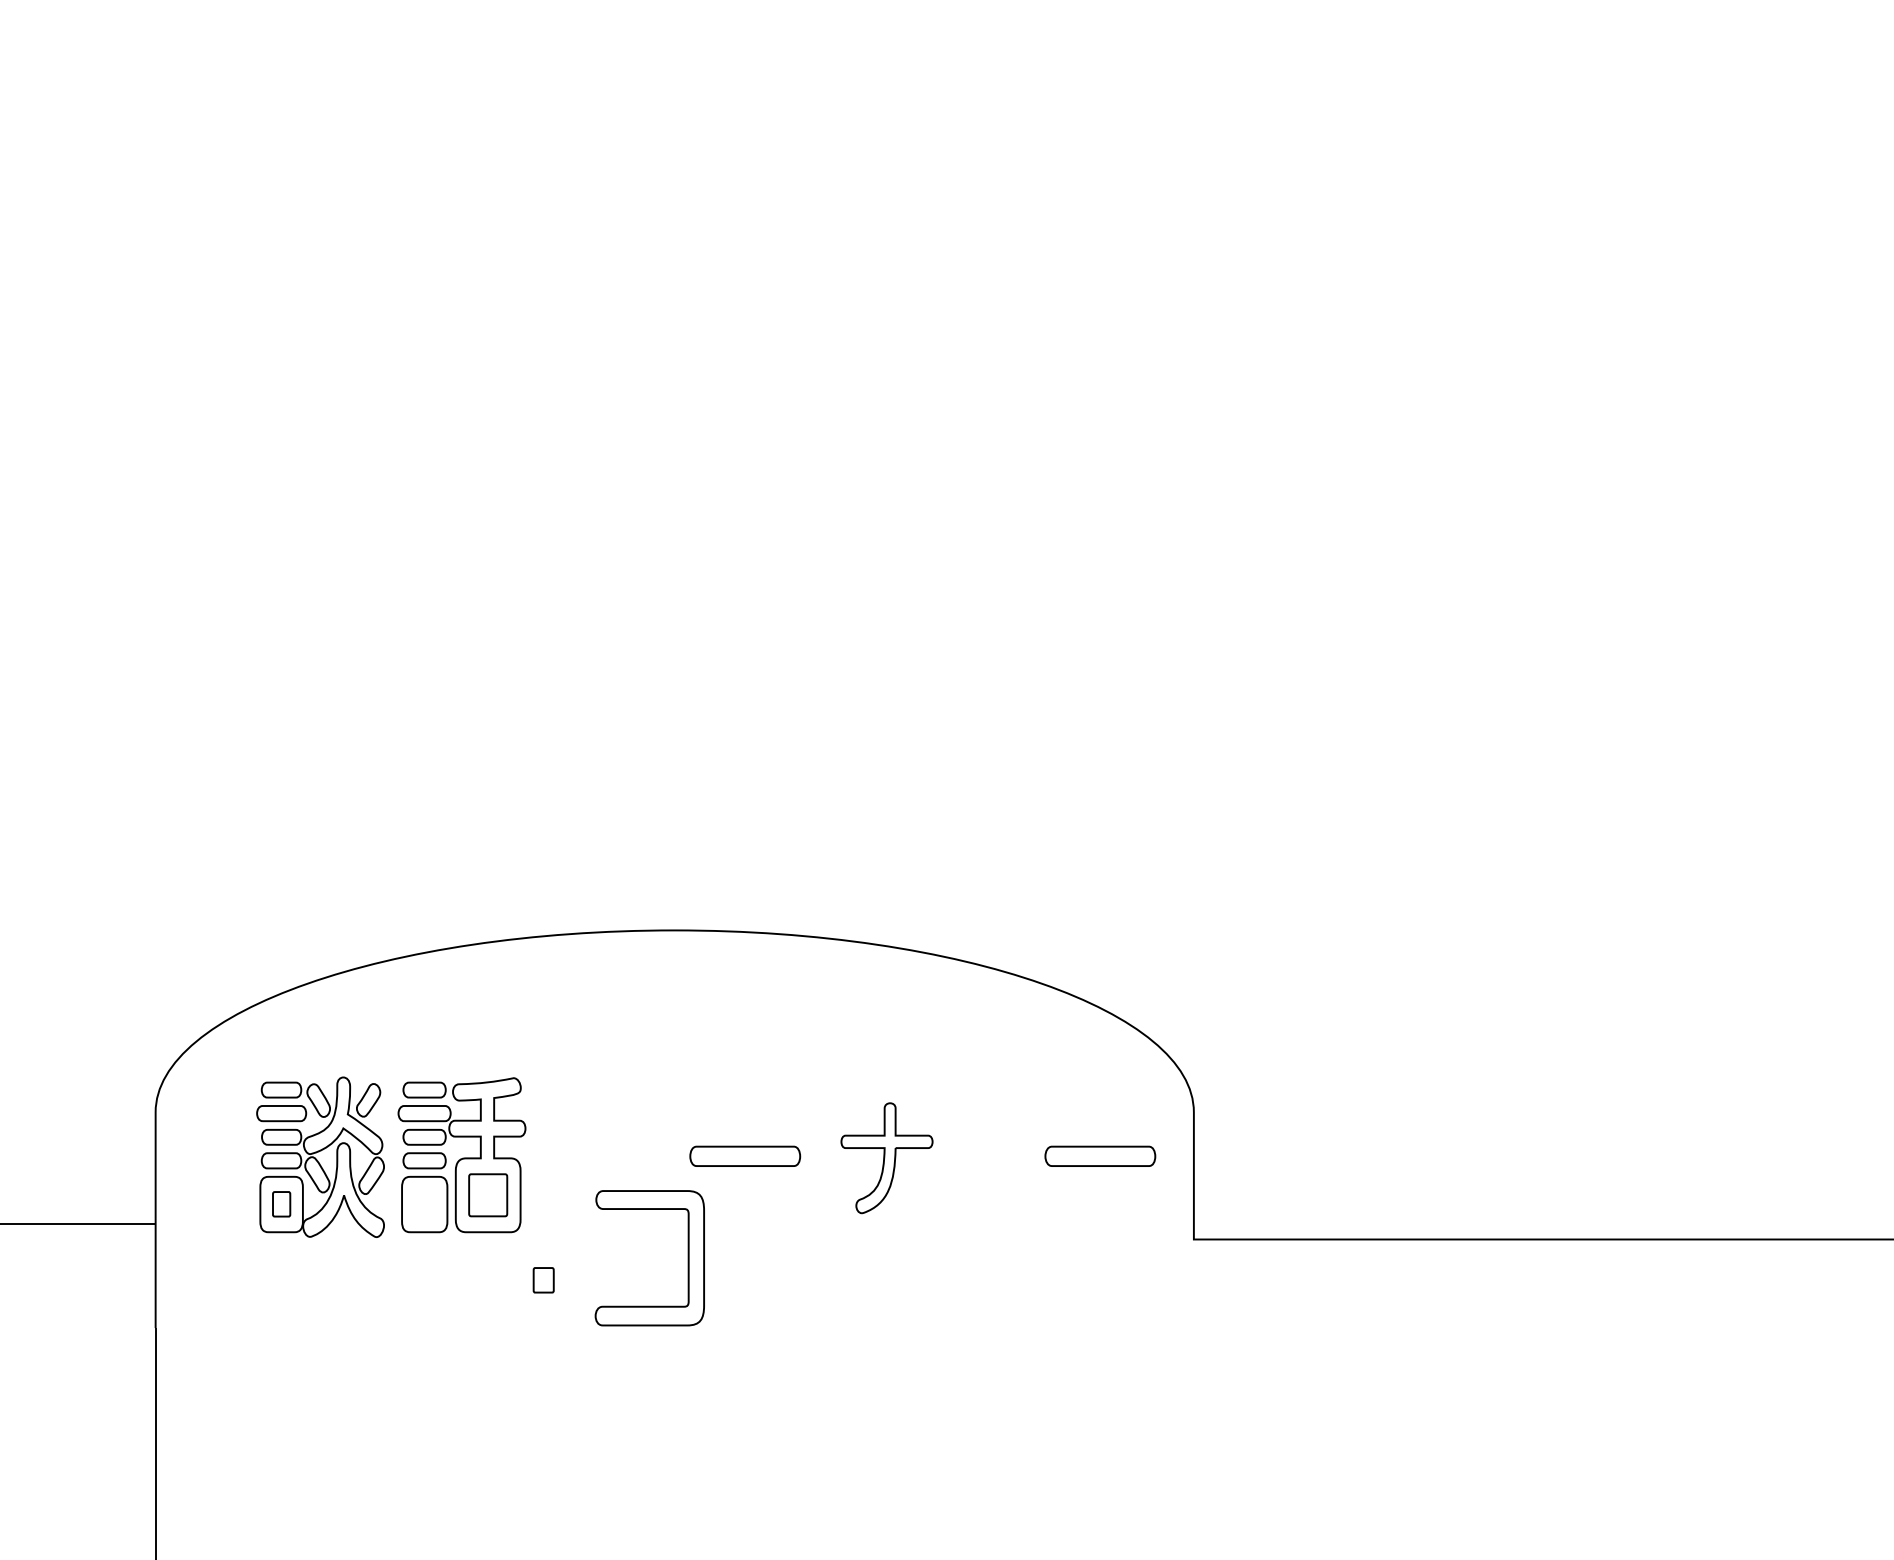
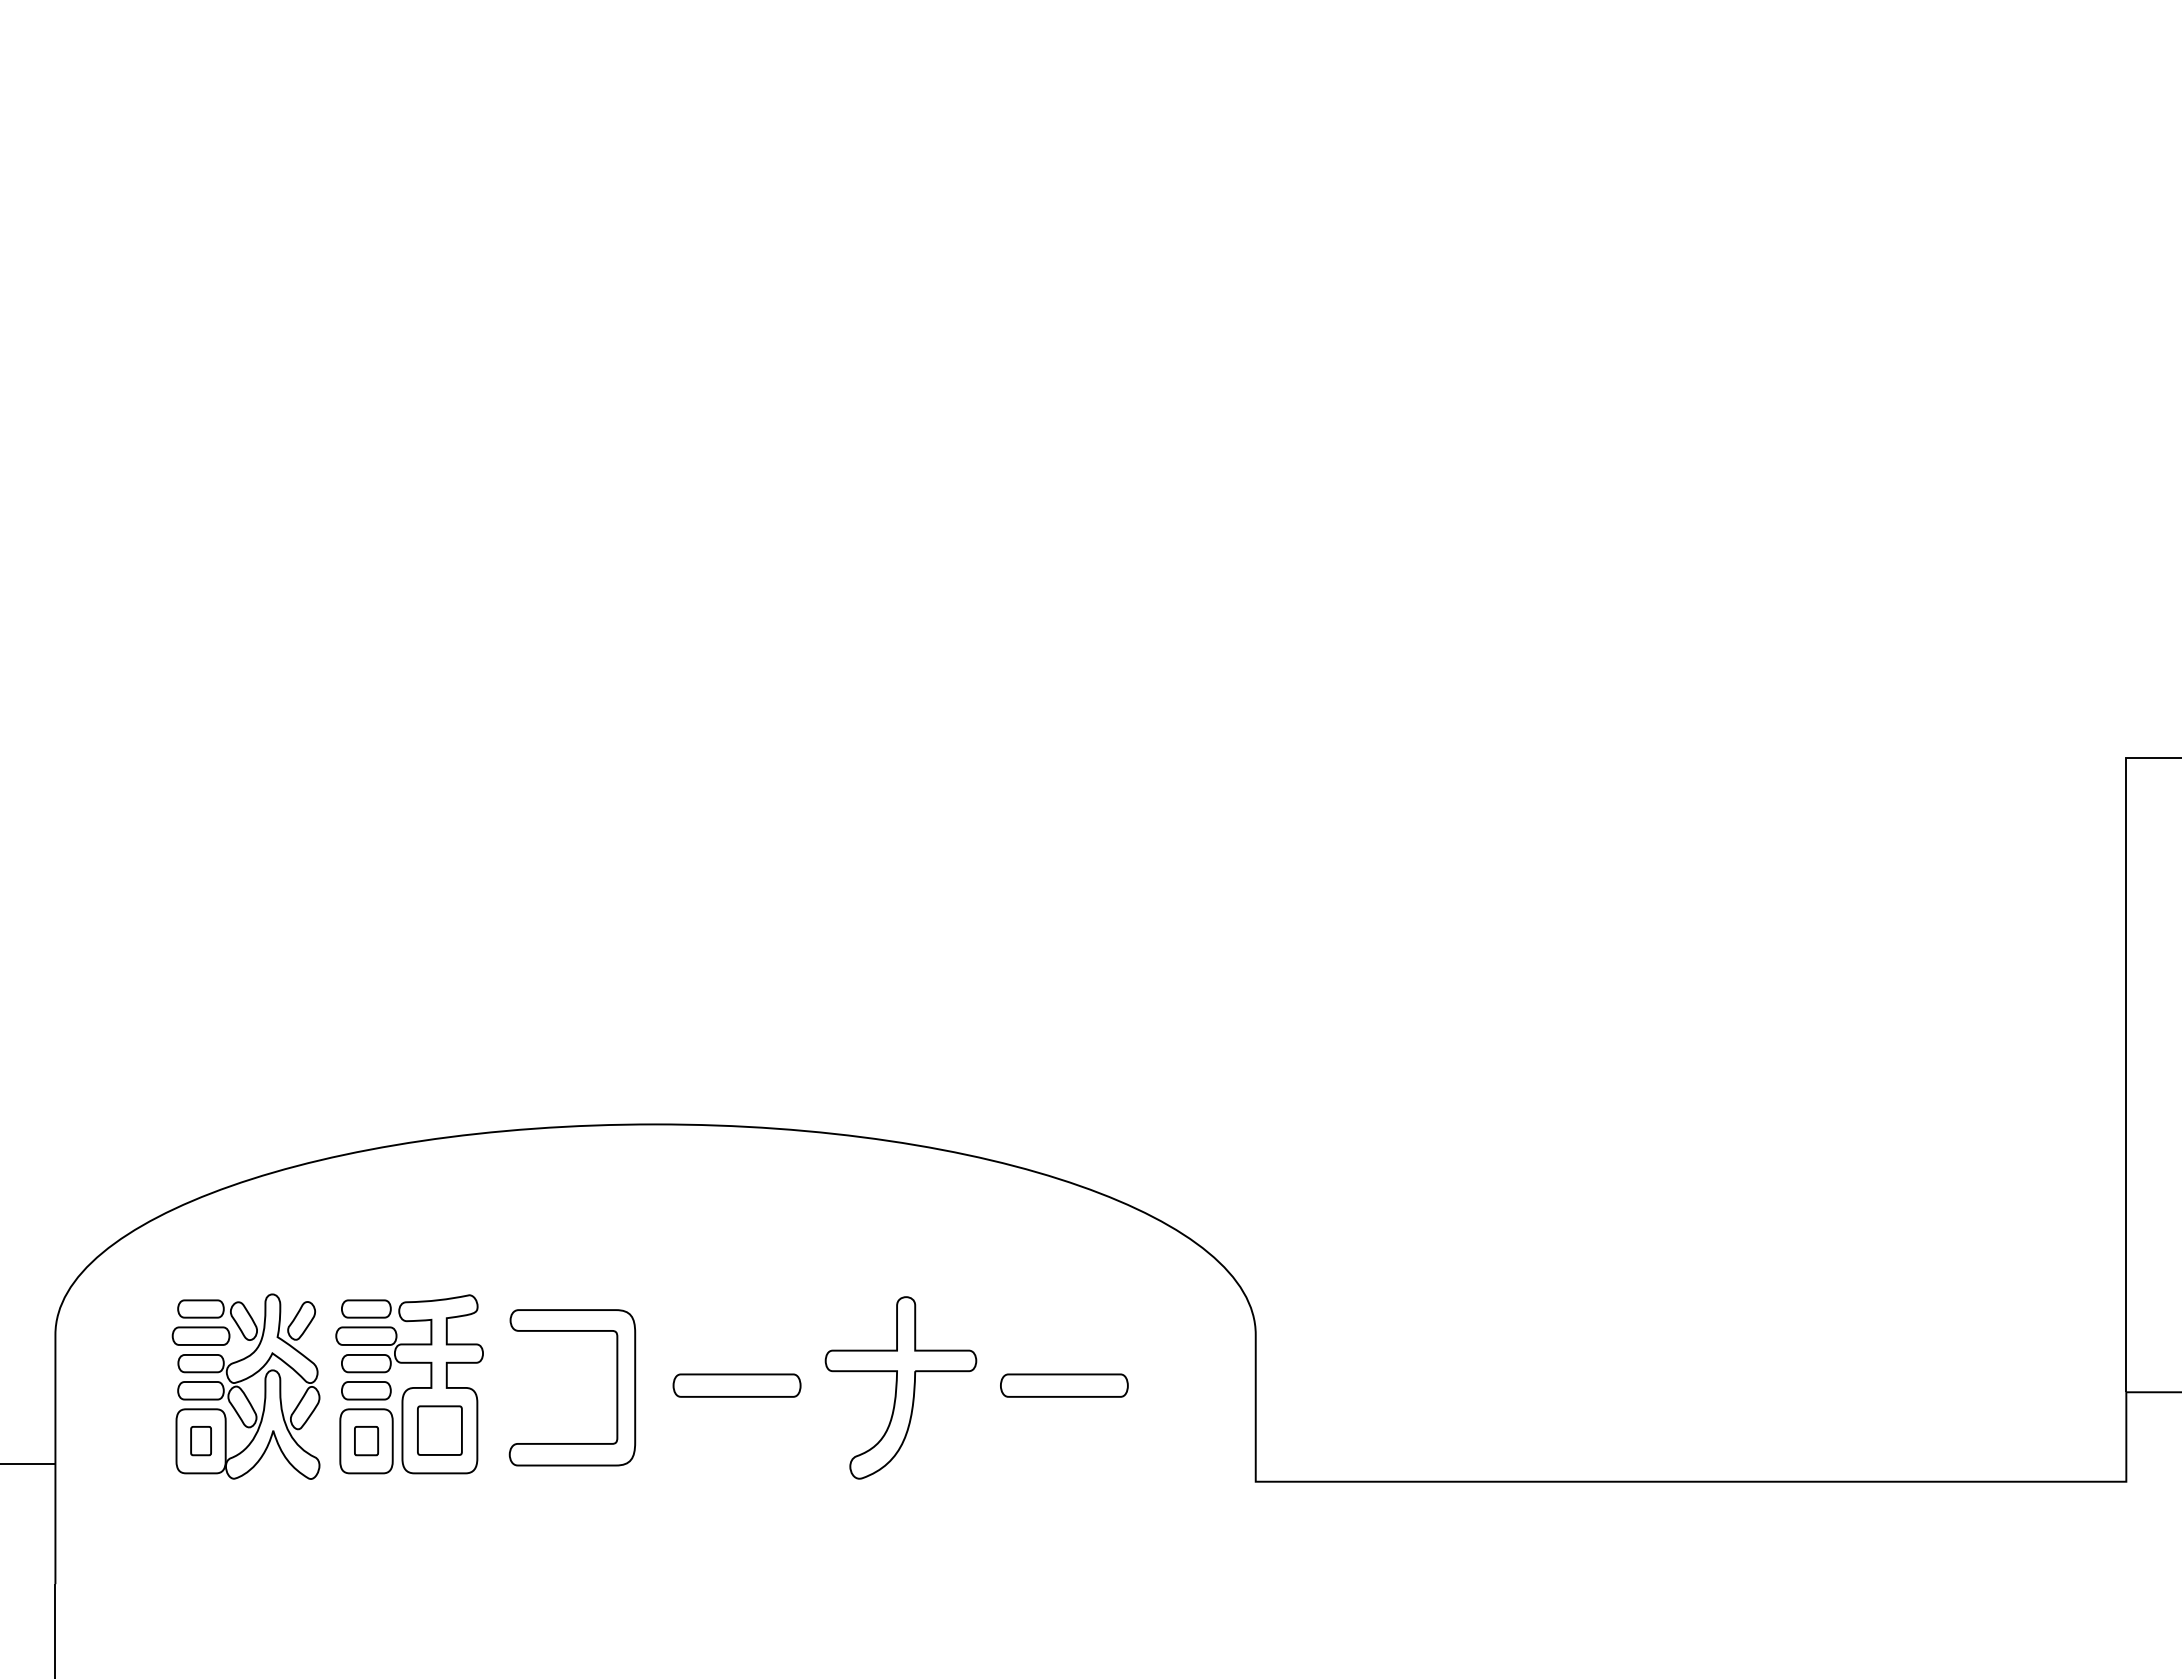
part: (1100, 1155) -> (1064, 1384), moved
part: (886, 1157) -> (900, 1386), size x1.43
part: (687, 1258) -> (615, 1388), moved
part: (543, 1280) -> (366, 1441), moved

